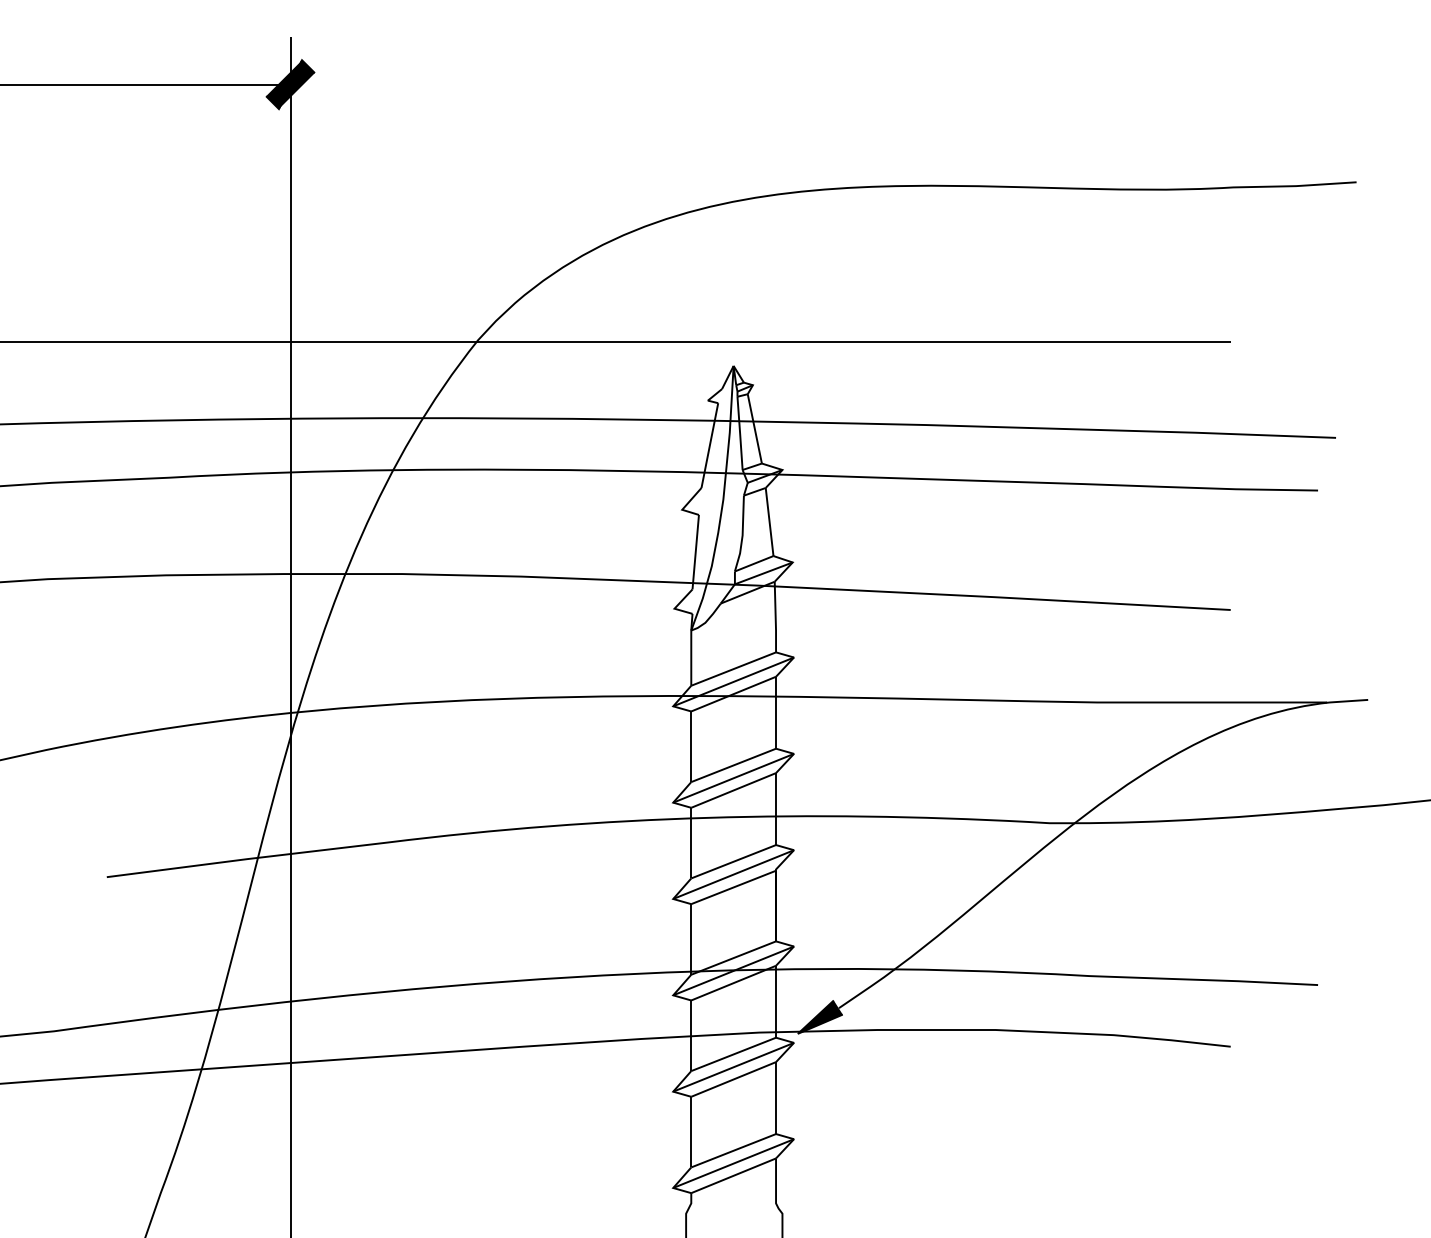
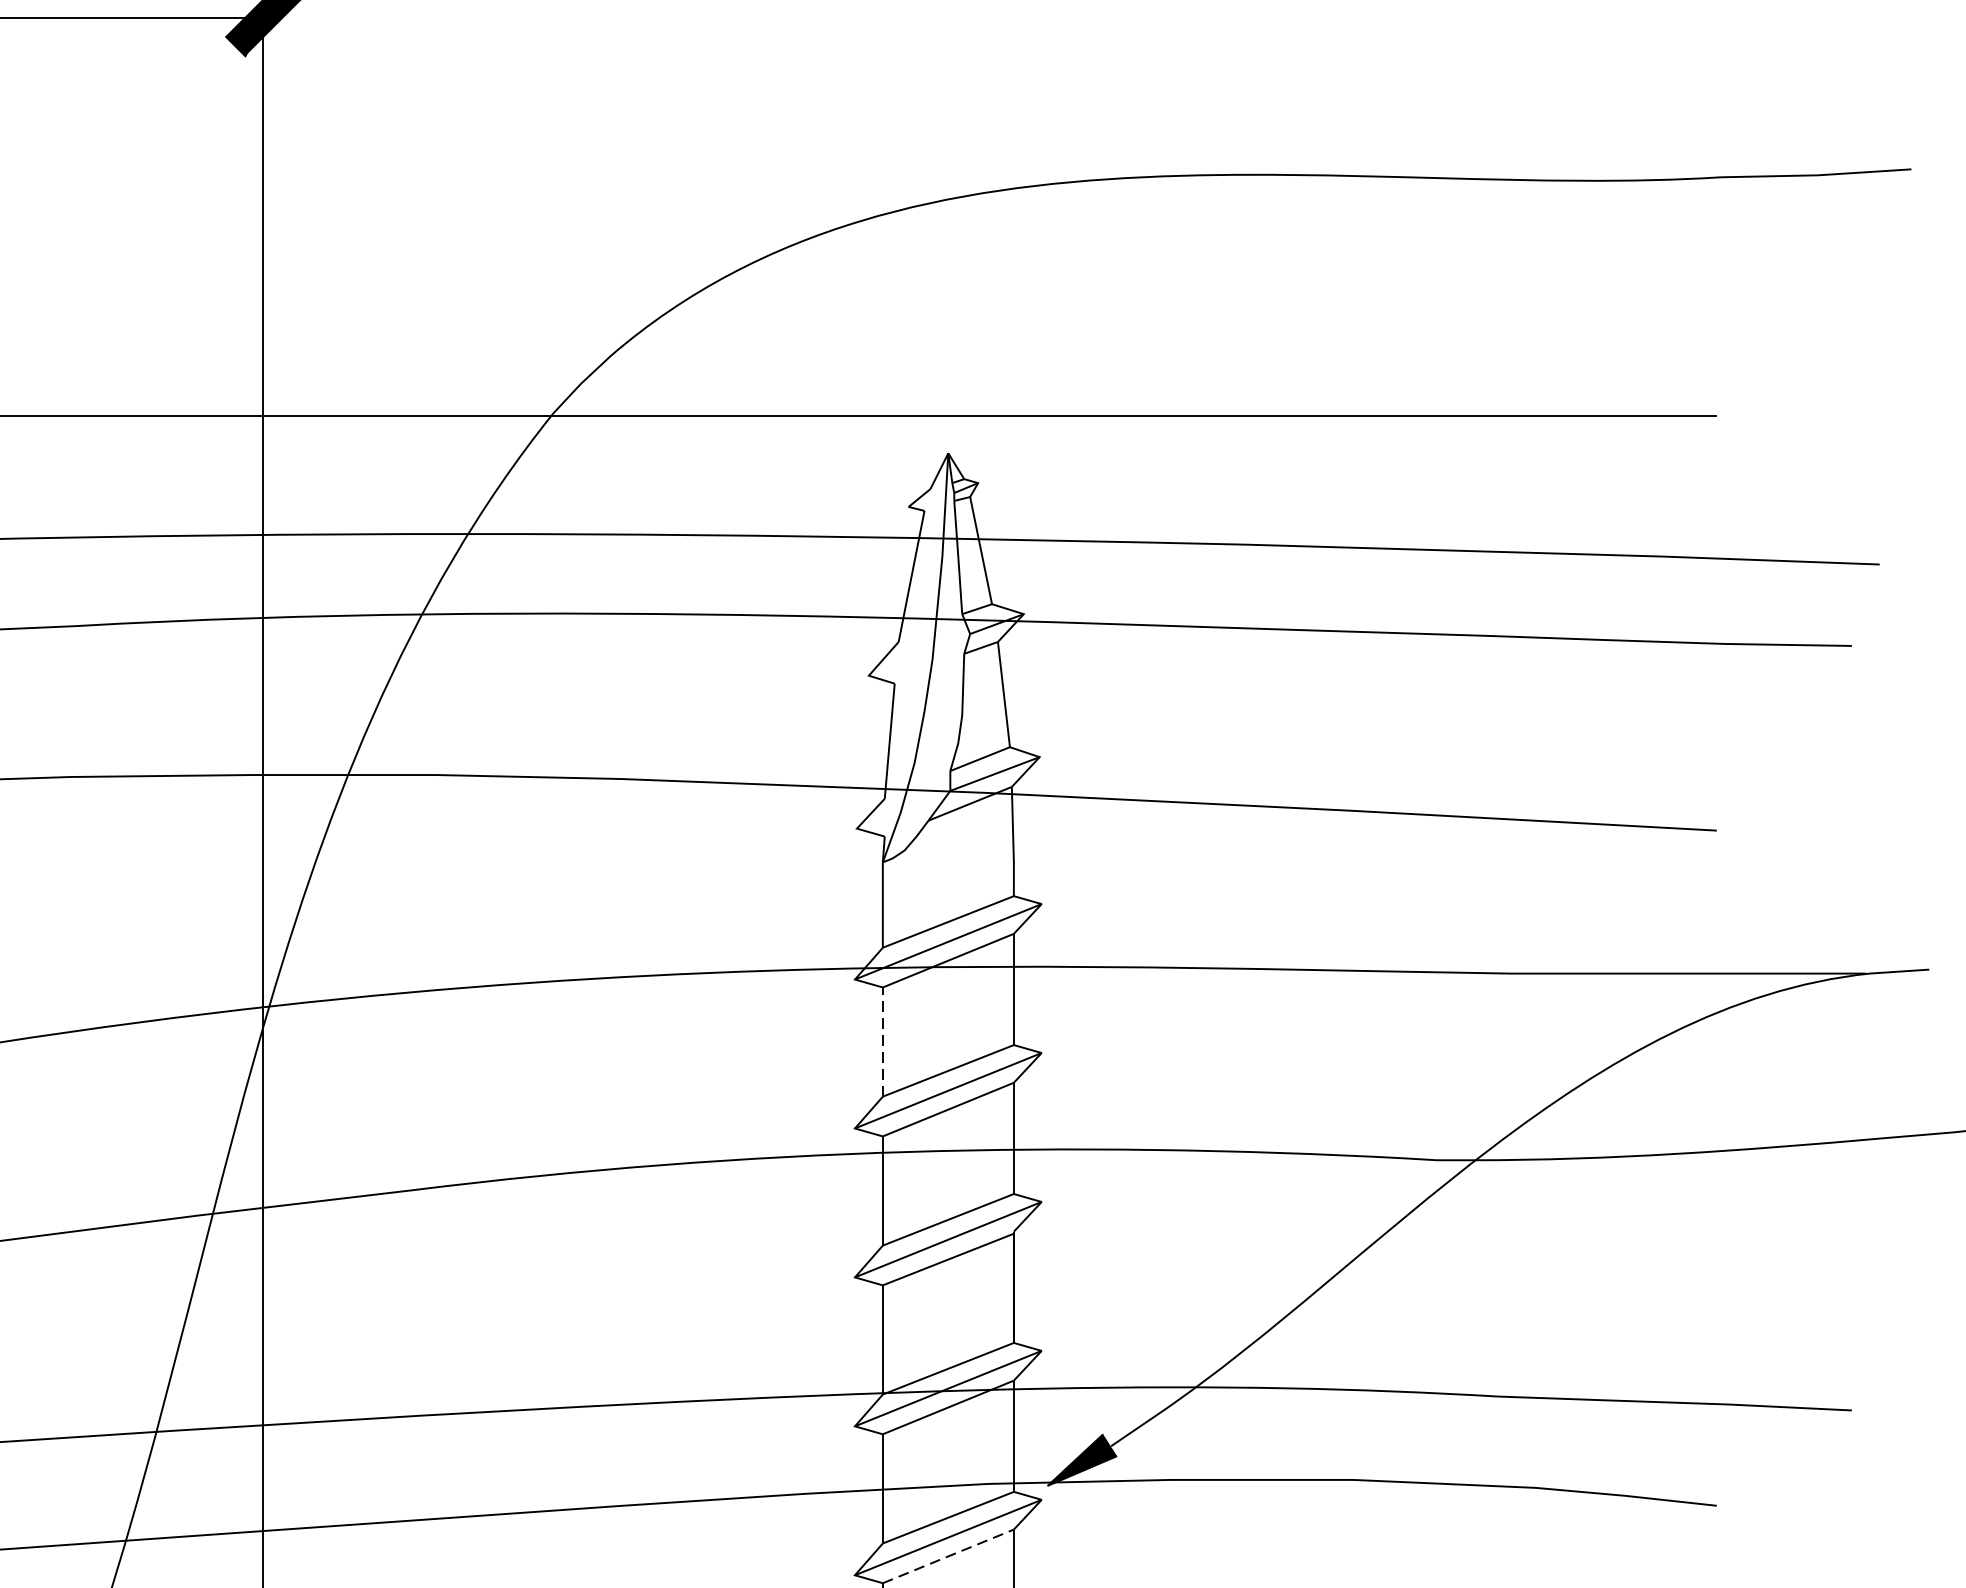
line: (691, 746) -> (883, 1041), solid -> dashed
line: (733, 1079) -> (948, 1556), solid -> dashed

